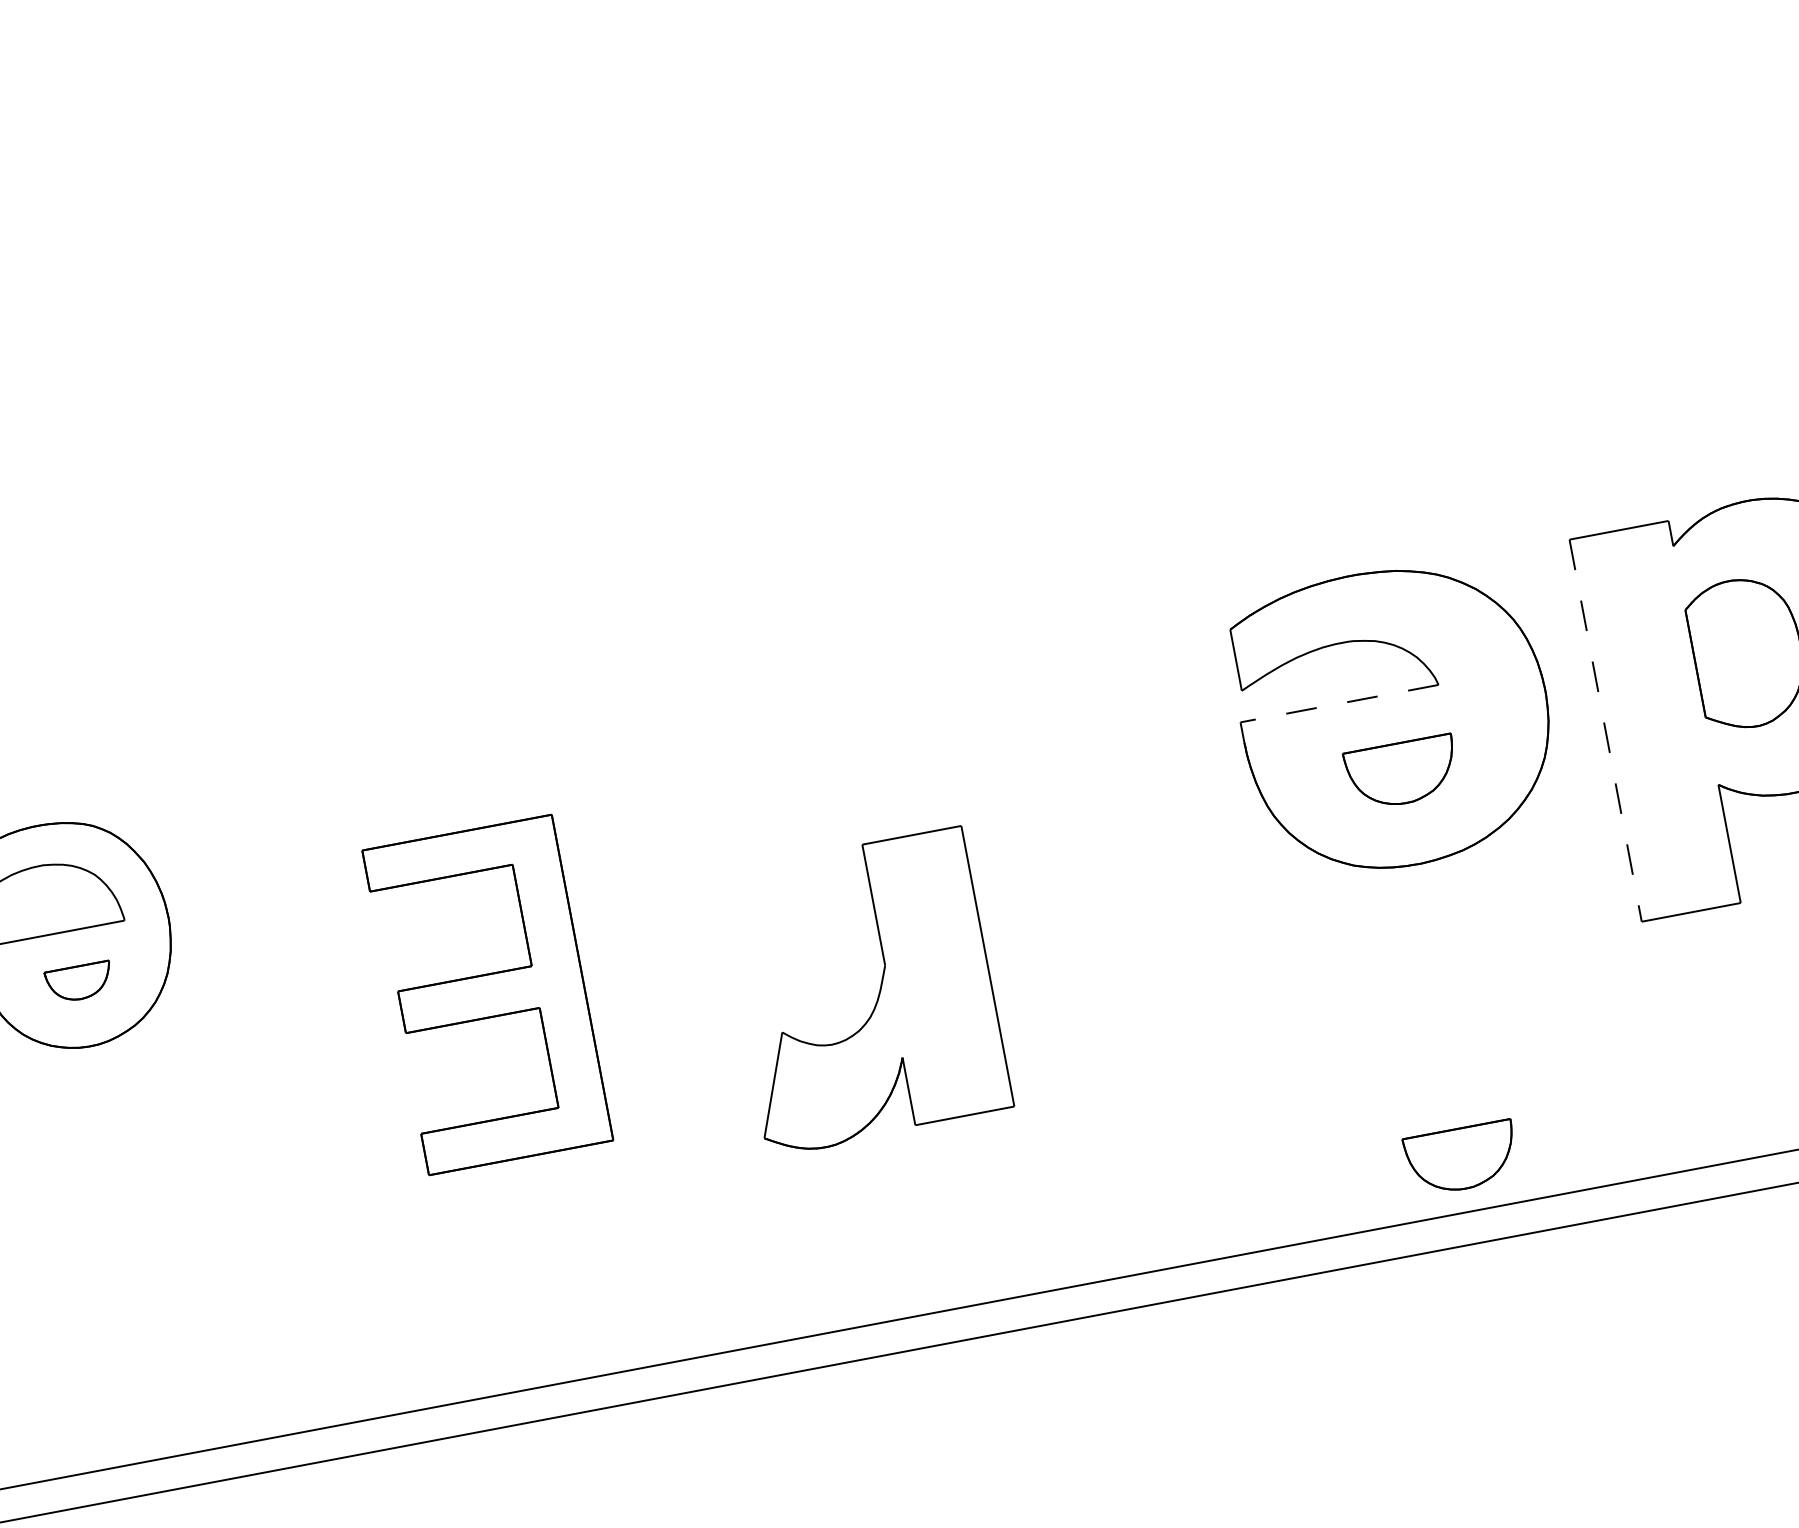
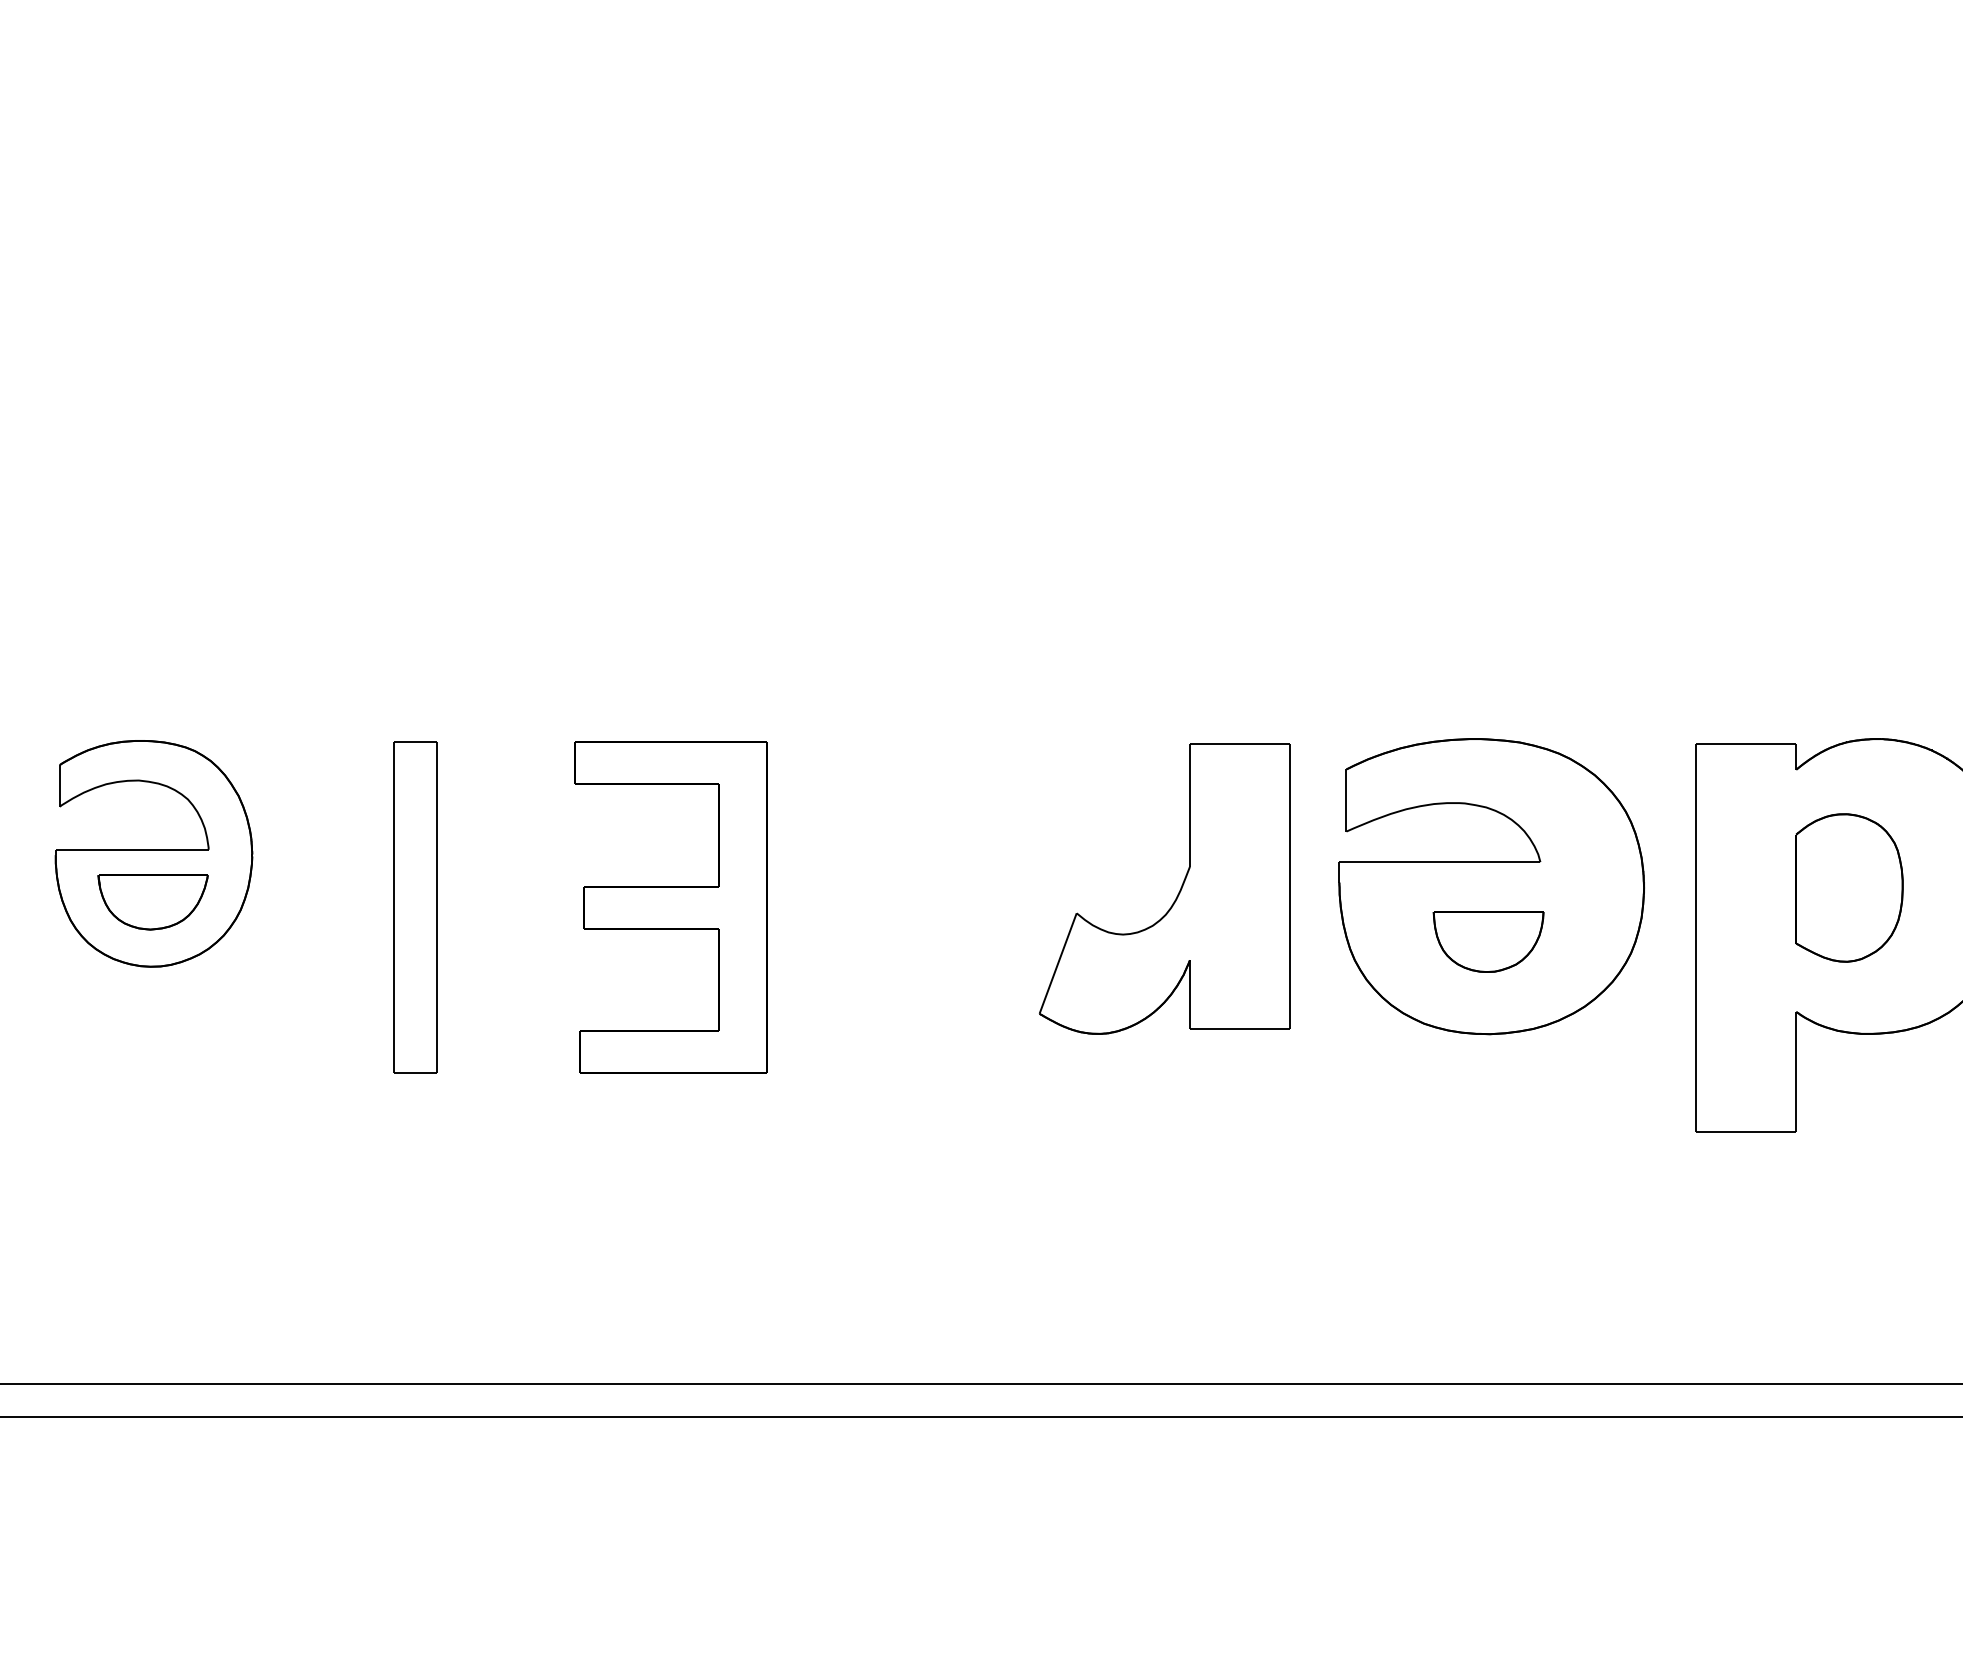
line: (1339, 704) -> (1439, 862), dashed -> solid
line: (1605, 731) -> (1695, 938), dashed -> solid
part: (339, 938) -> (415, 907), added
part: (79, 982) -> (152, 902), size x1.67
part: (487, 995) -> (670, 907), moved
part: (878, 995) -> (1177, 894), moved
part: (1461, 1158) -> (1475, 1330), removed

